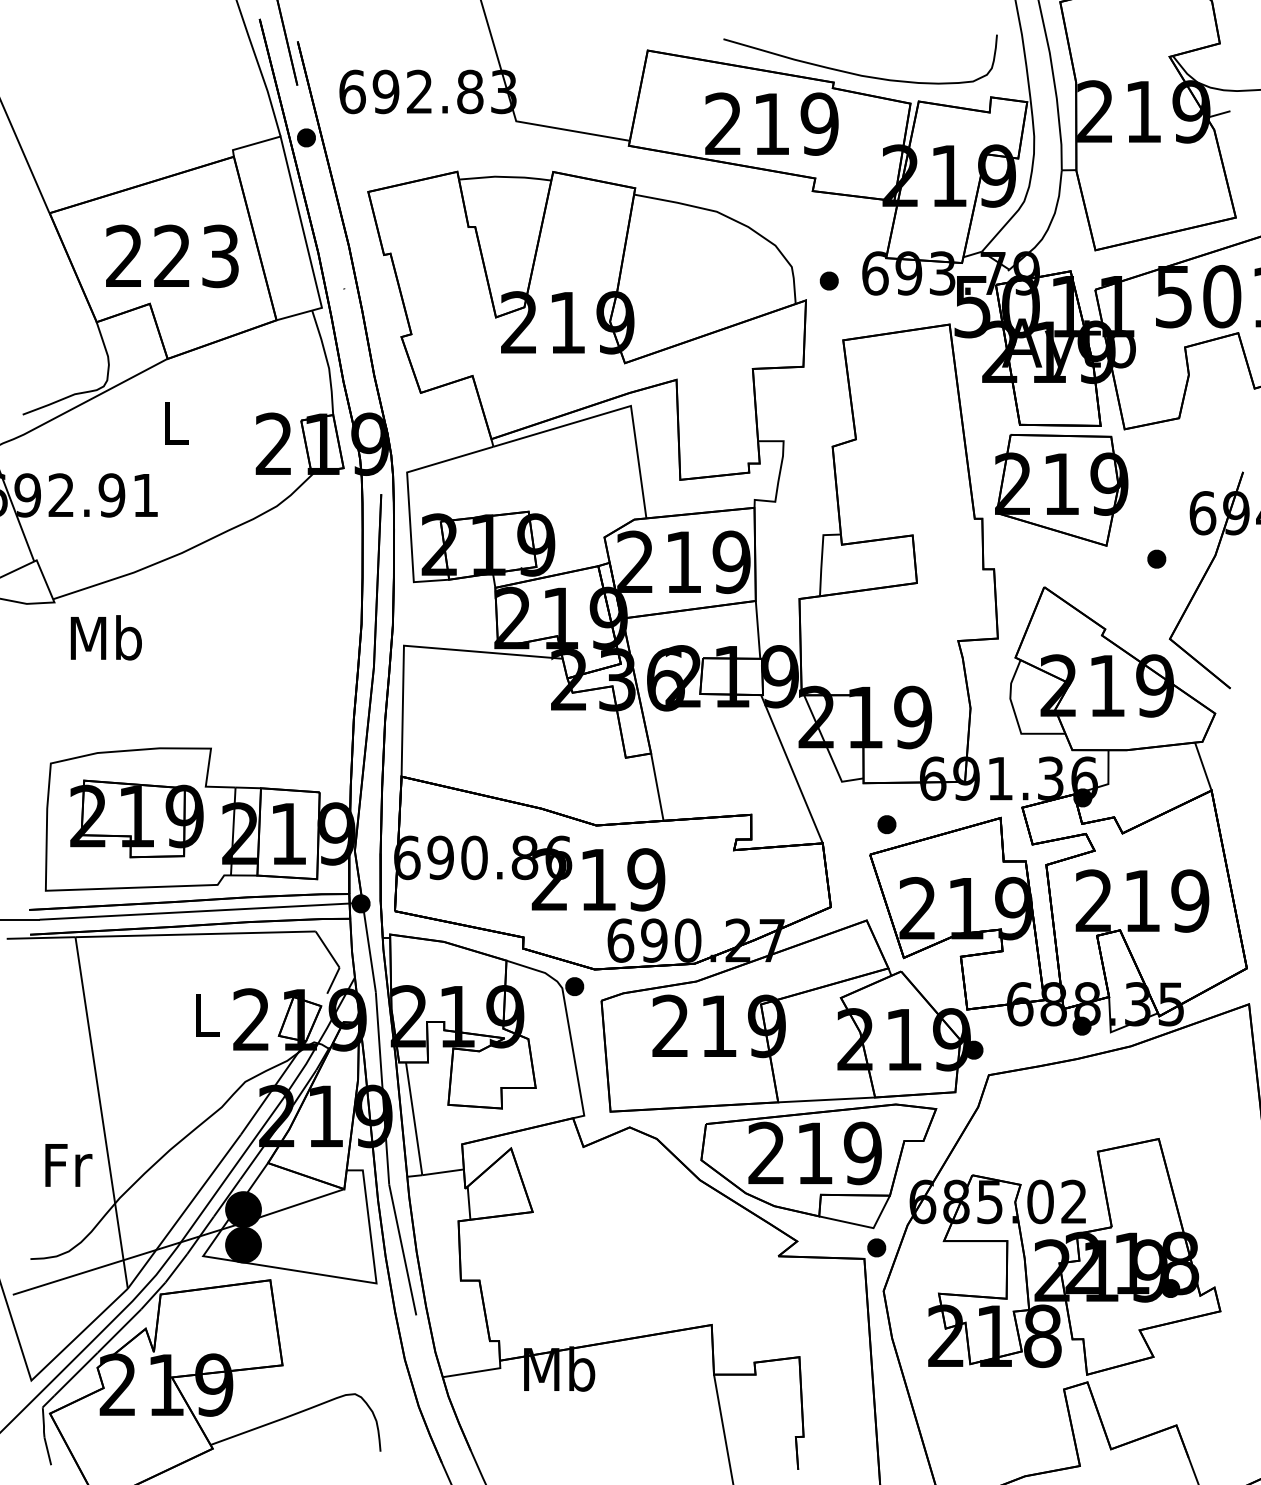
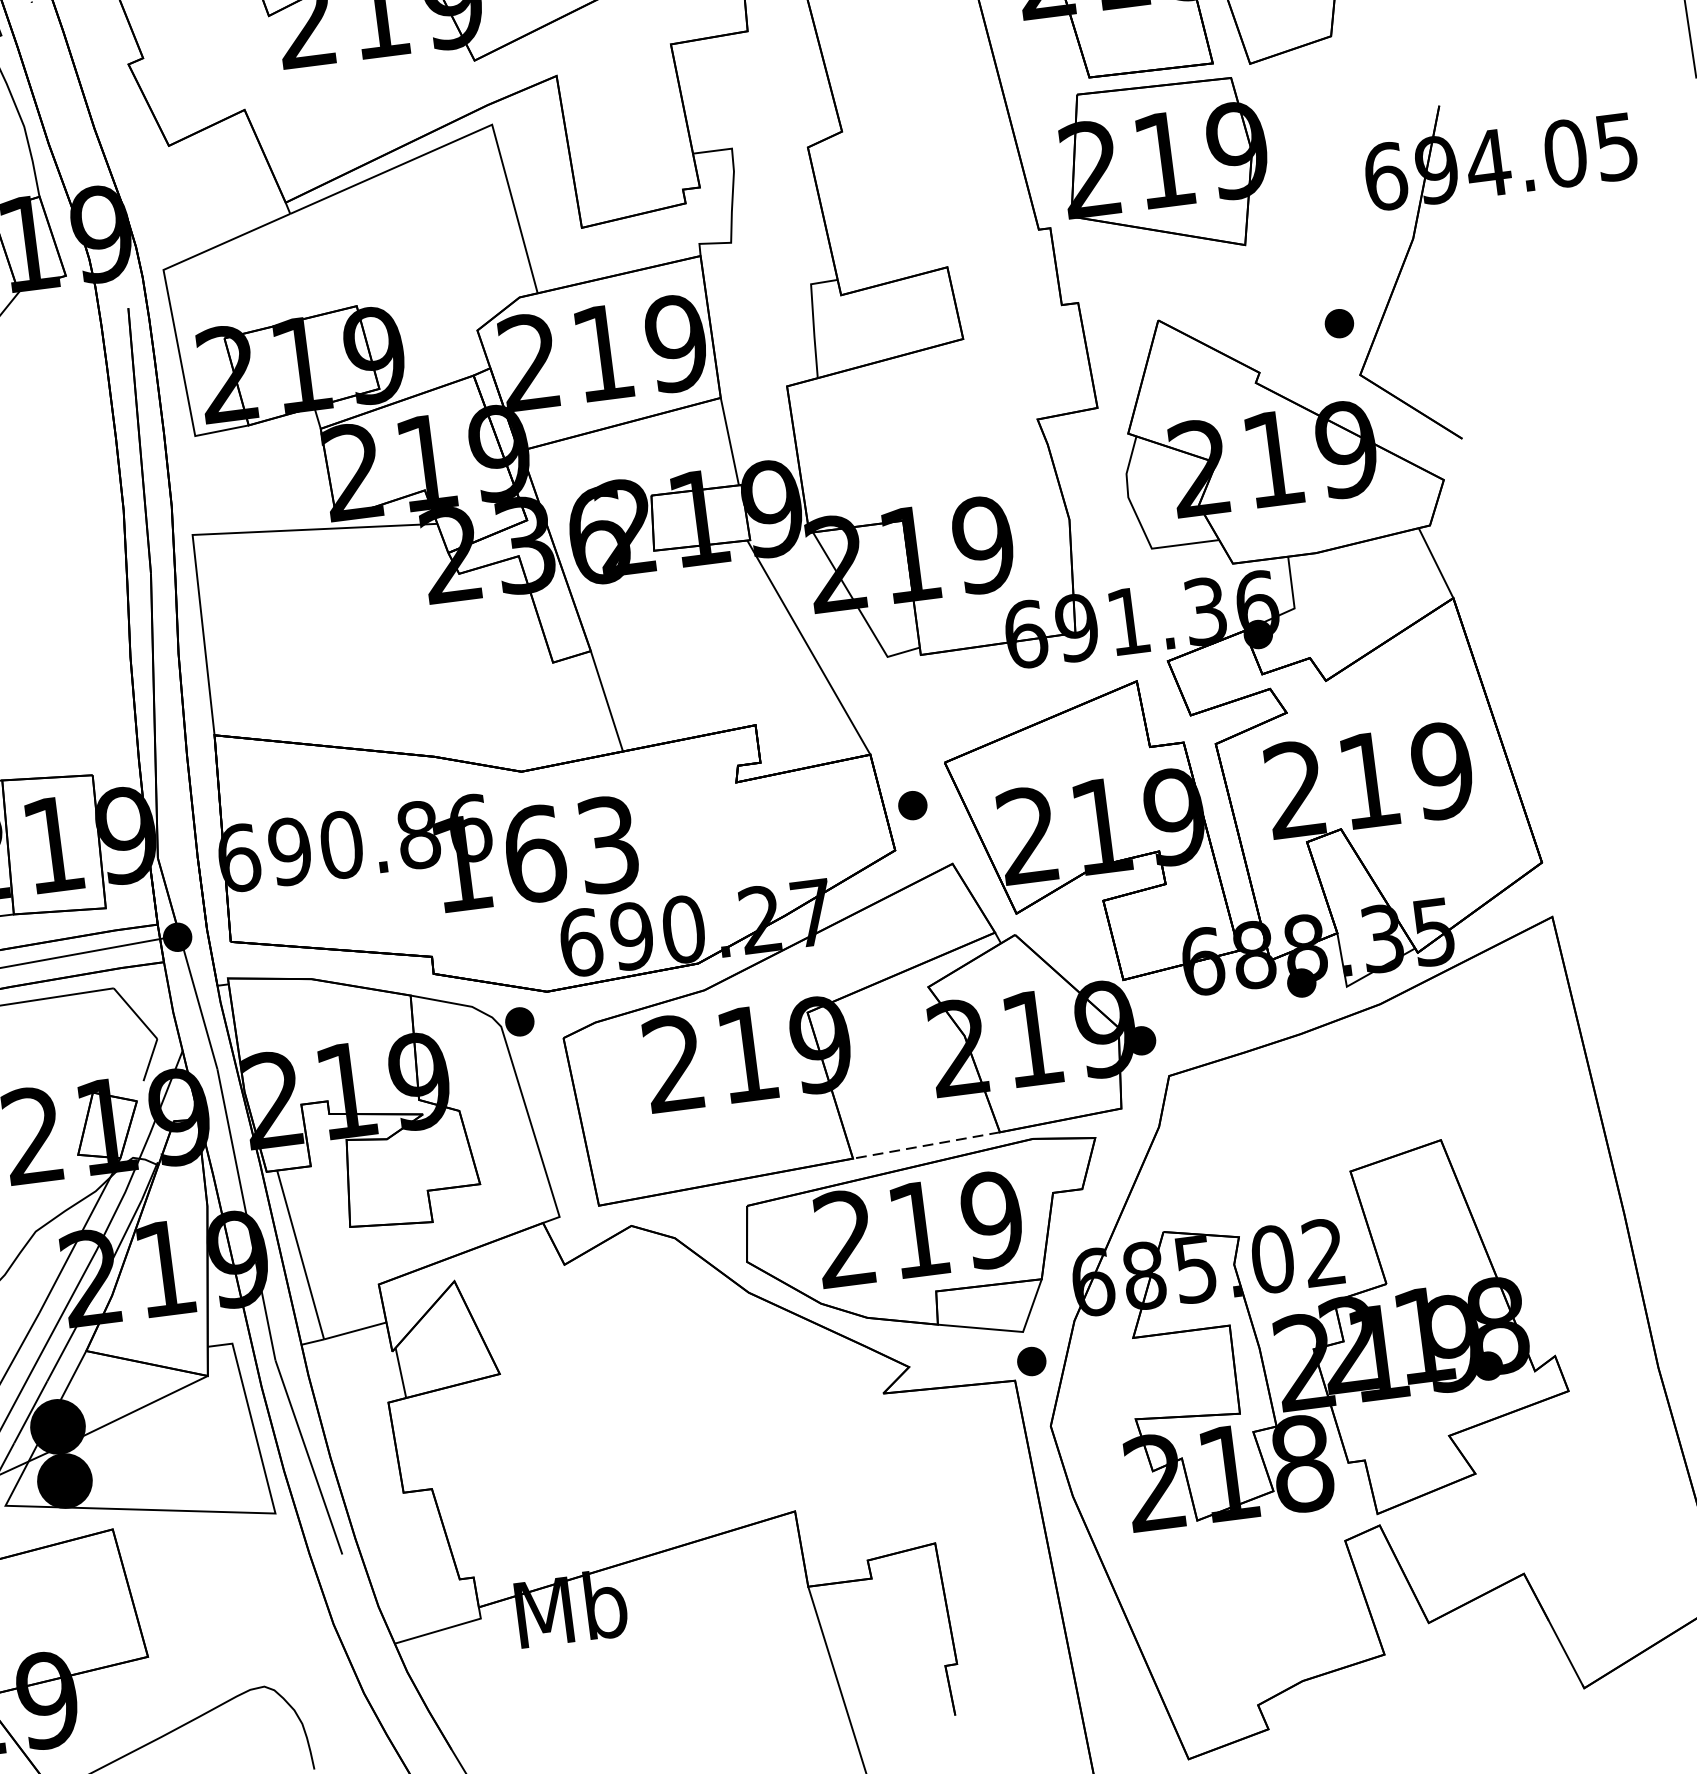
part: (1156, 558) -> (1338, 322), moved
part: (886, 824) -> (912, 805), moved
text: (598, 879) -> (535, 853), 219 -> 163
line: (826, 1099) -> (926, 1144), solid -> dashed

